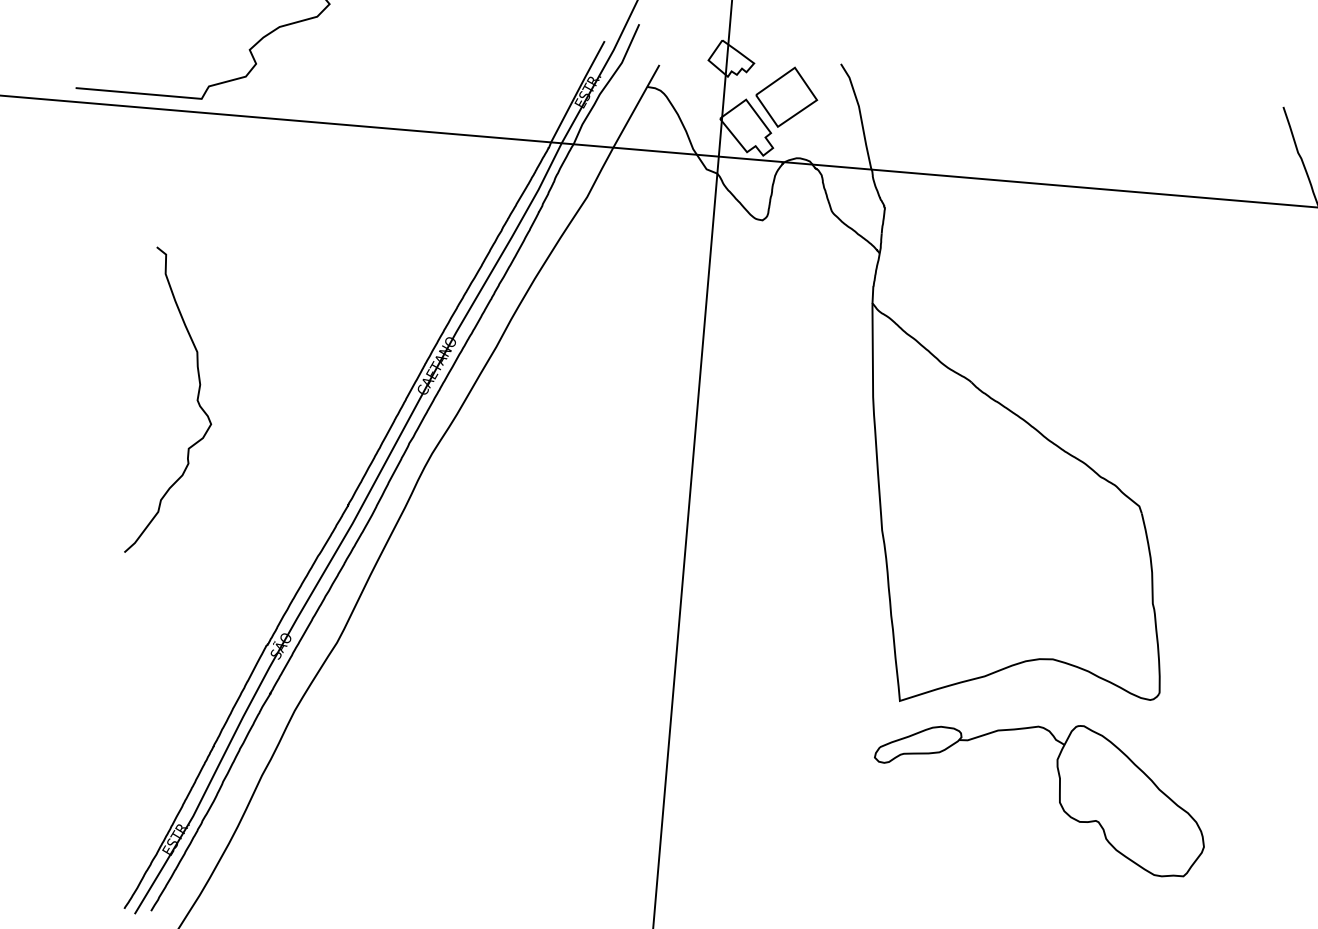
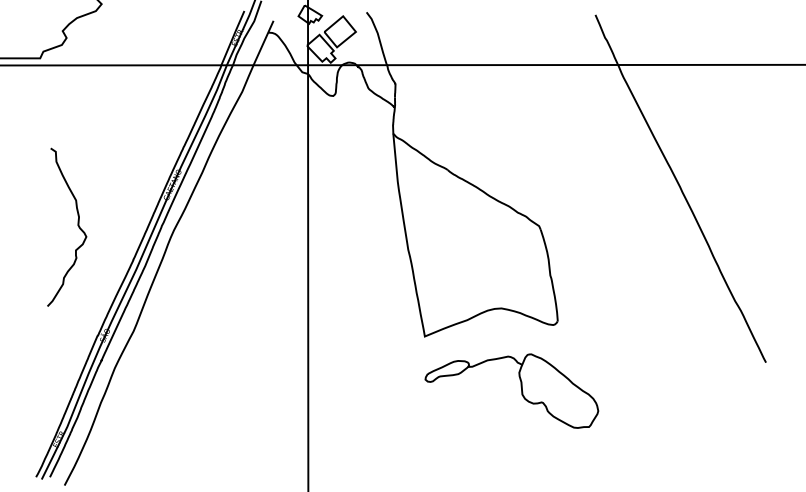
curve: (195, 400) -> (77, 225), moved
part: (1057, 788) -> (520, 387), moved

